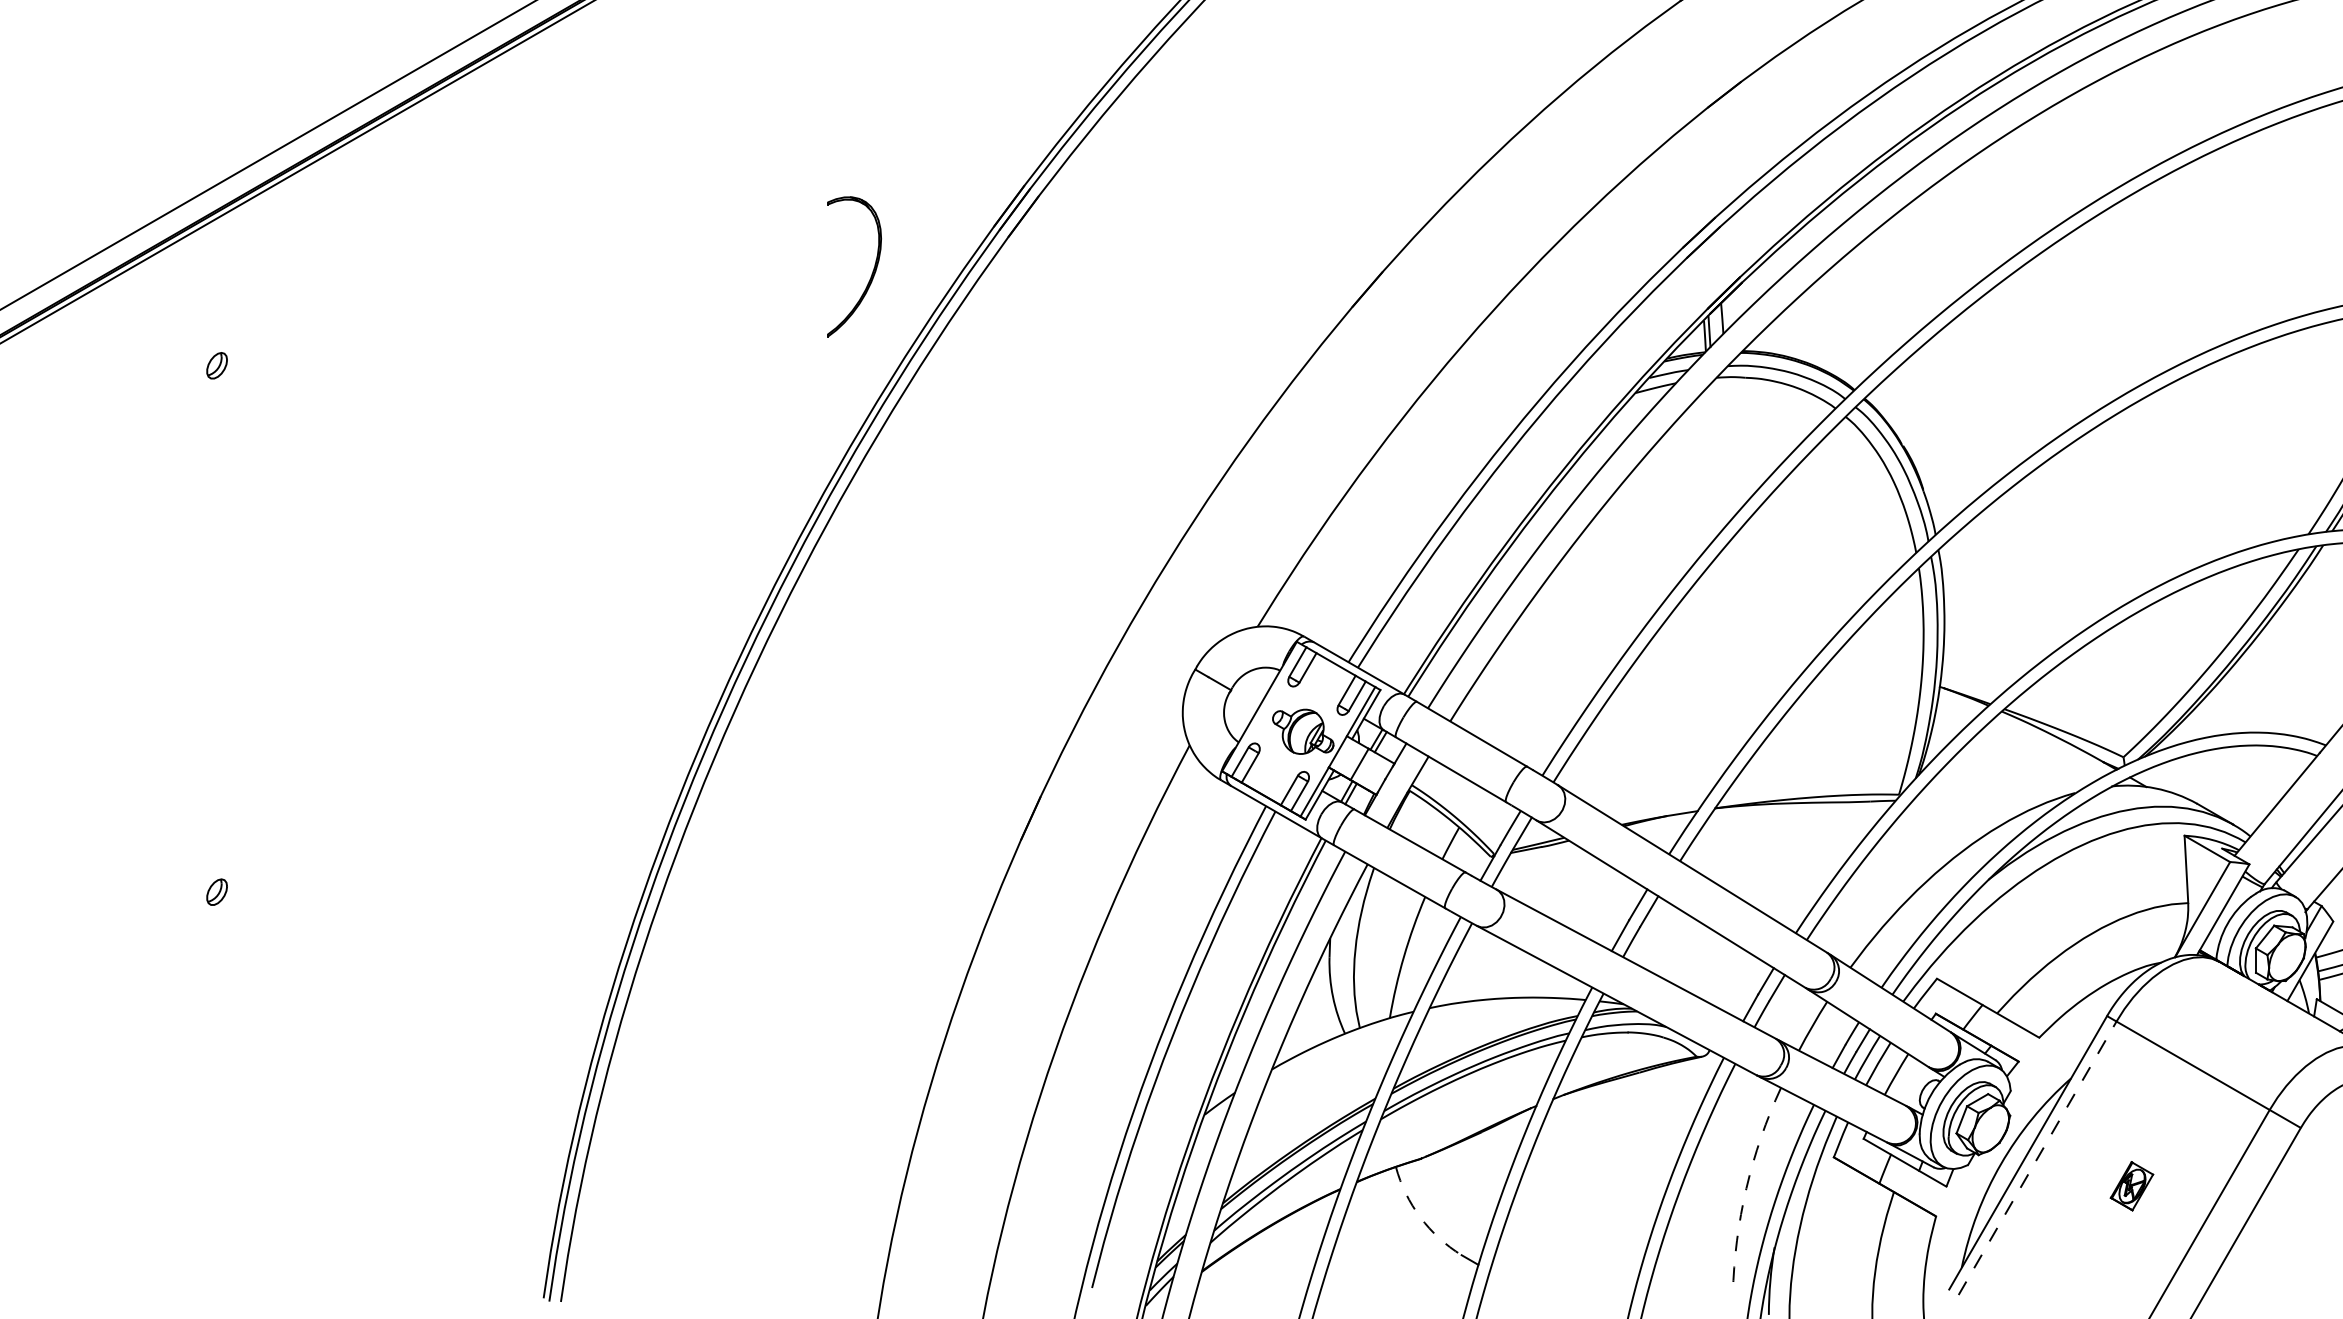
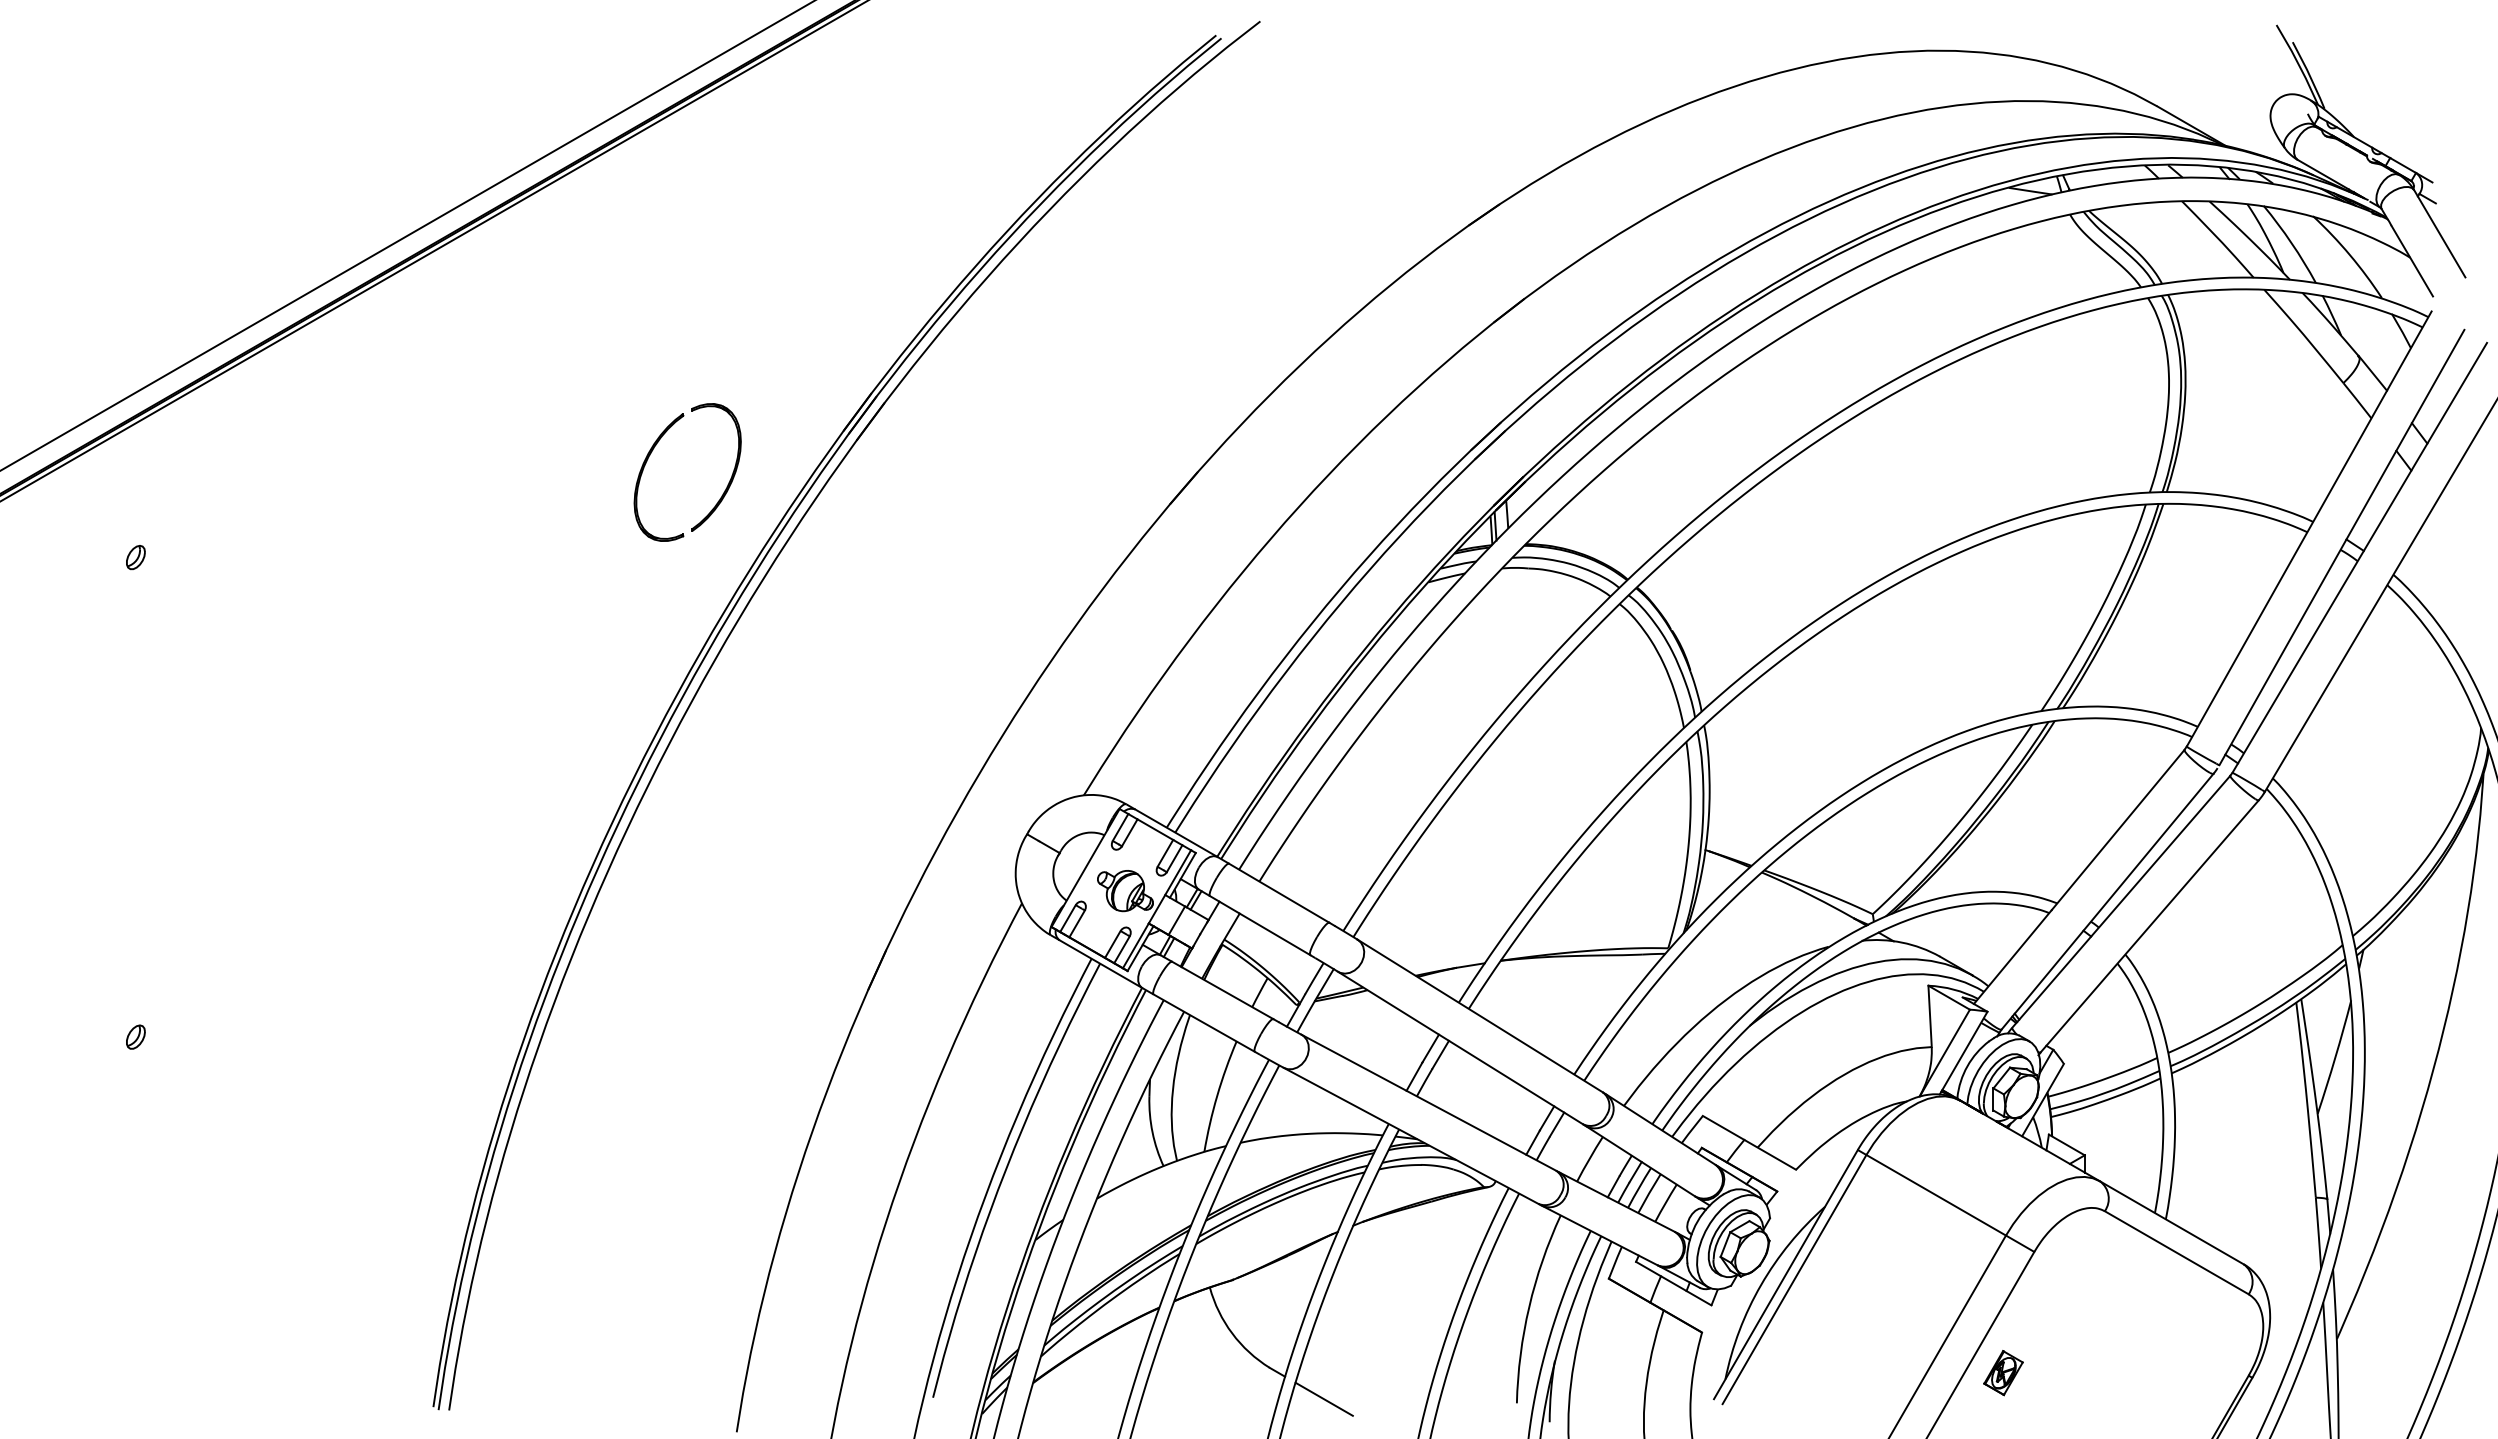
part: (774, 271) -> (643, 471), added
line: (2037, 1158) -> (1794, 1279), dashed -> solid
part: (2131, 1186) -> (2003, 1373), moved
arc: (1746, 1188) -> (1529, 1307), dashed -> solid
arc: (1420, 1217) -> (1232, 1333), dashed -> solid
line: (1520, 1288) -> (1323, 1398), added

